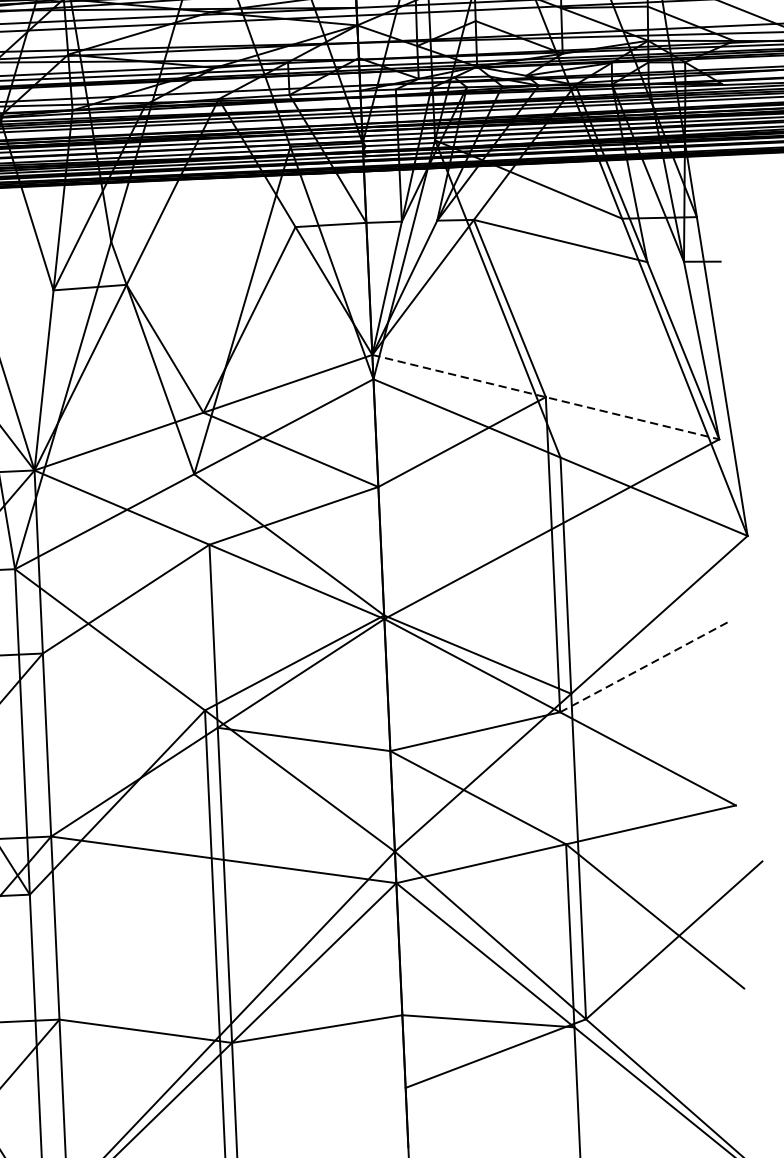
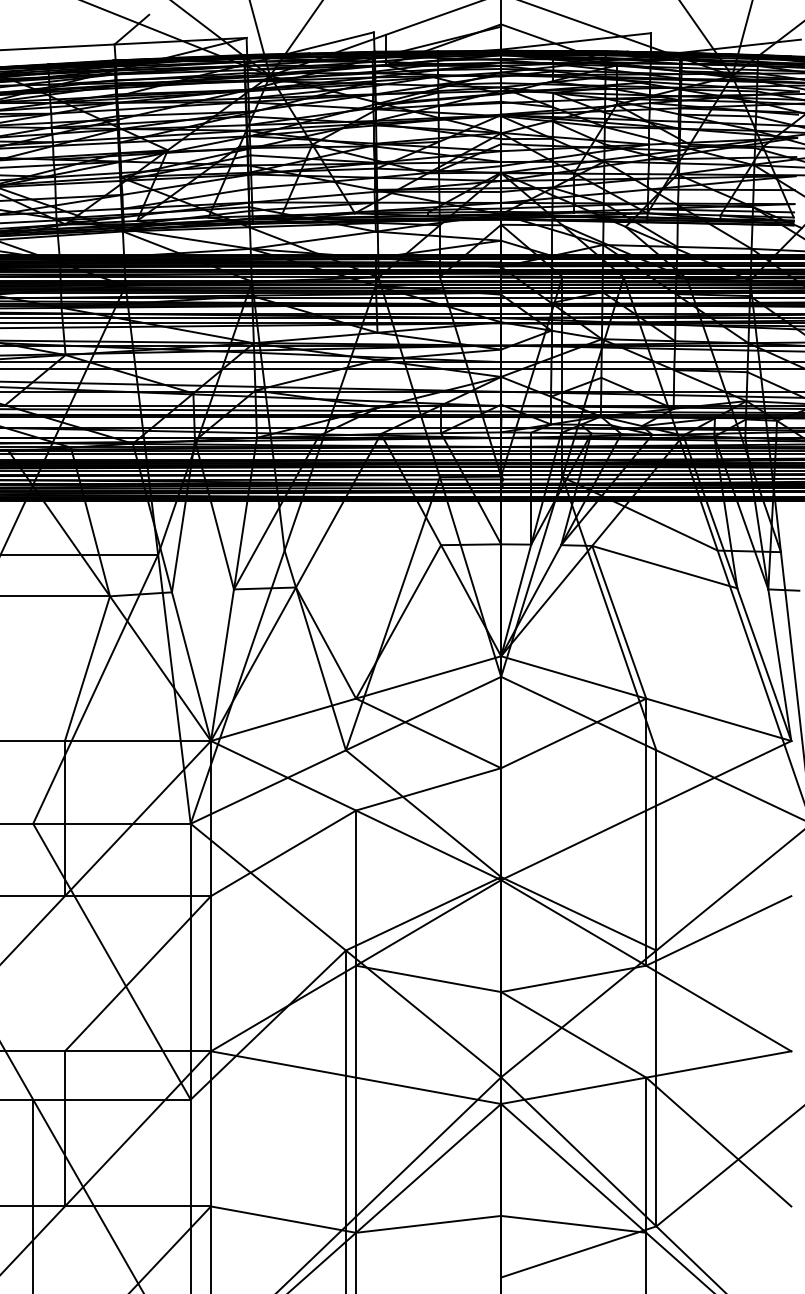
line: (546, 396) -> (646, 698), dashed -> solid
line: (643, 668) -> (718, 931), dashed -> solid

